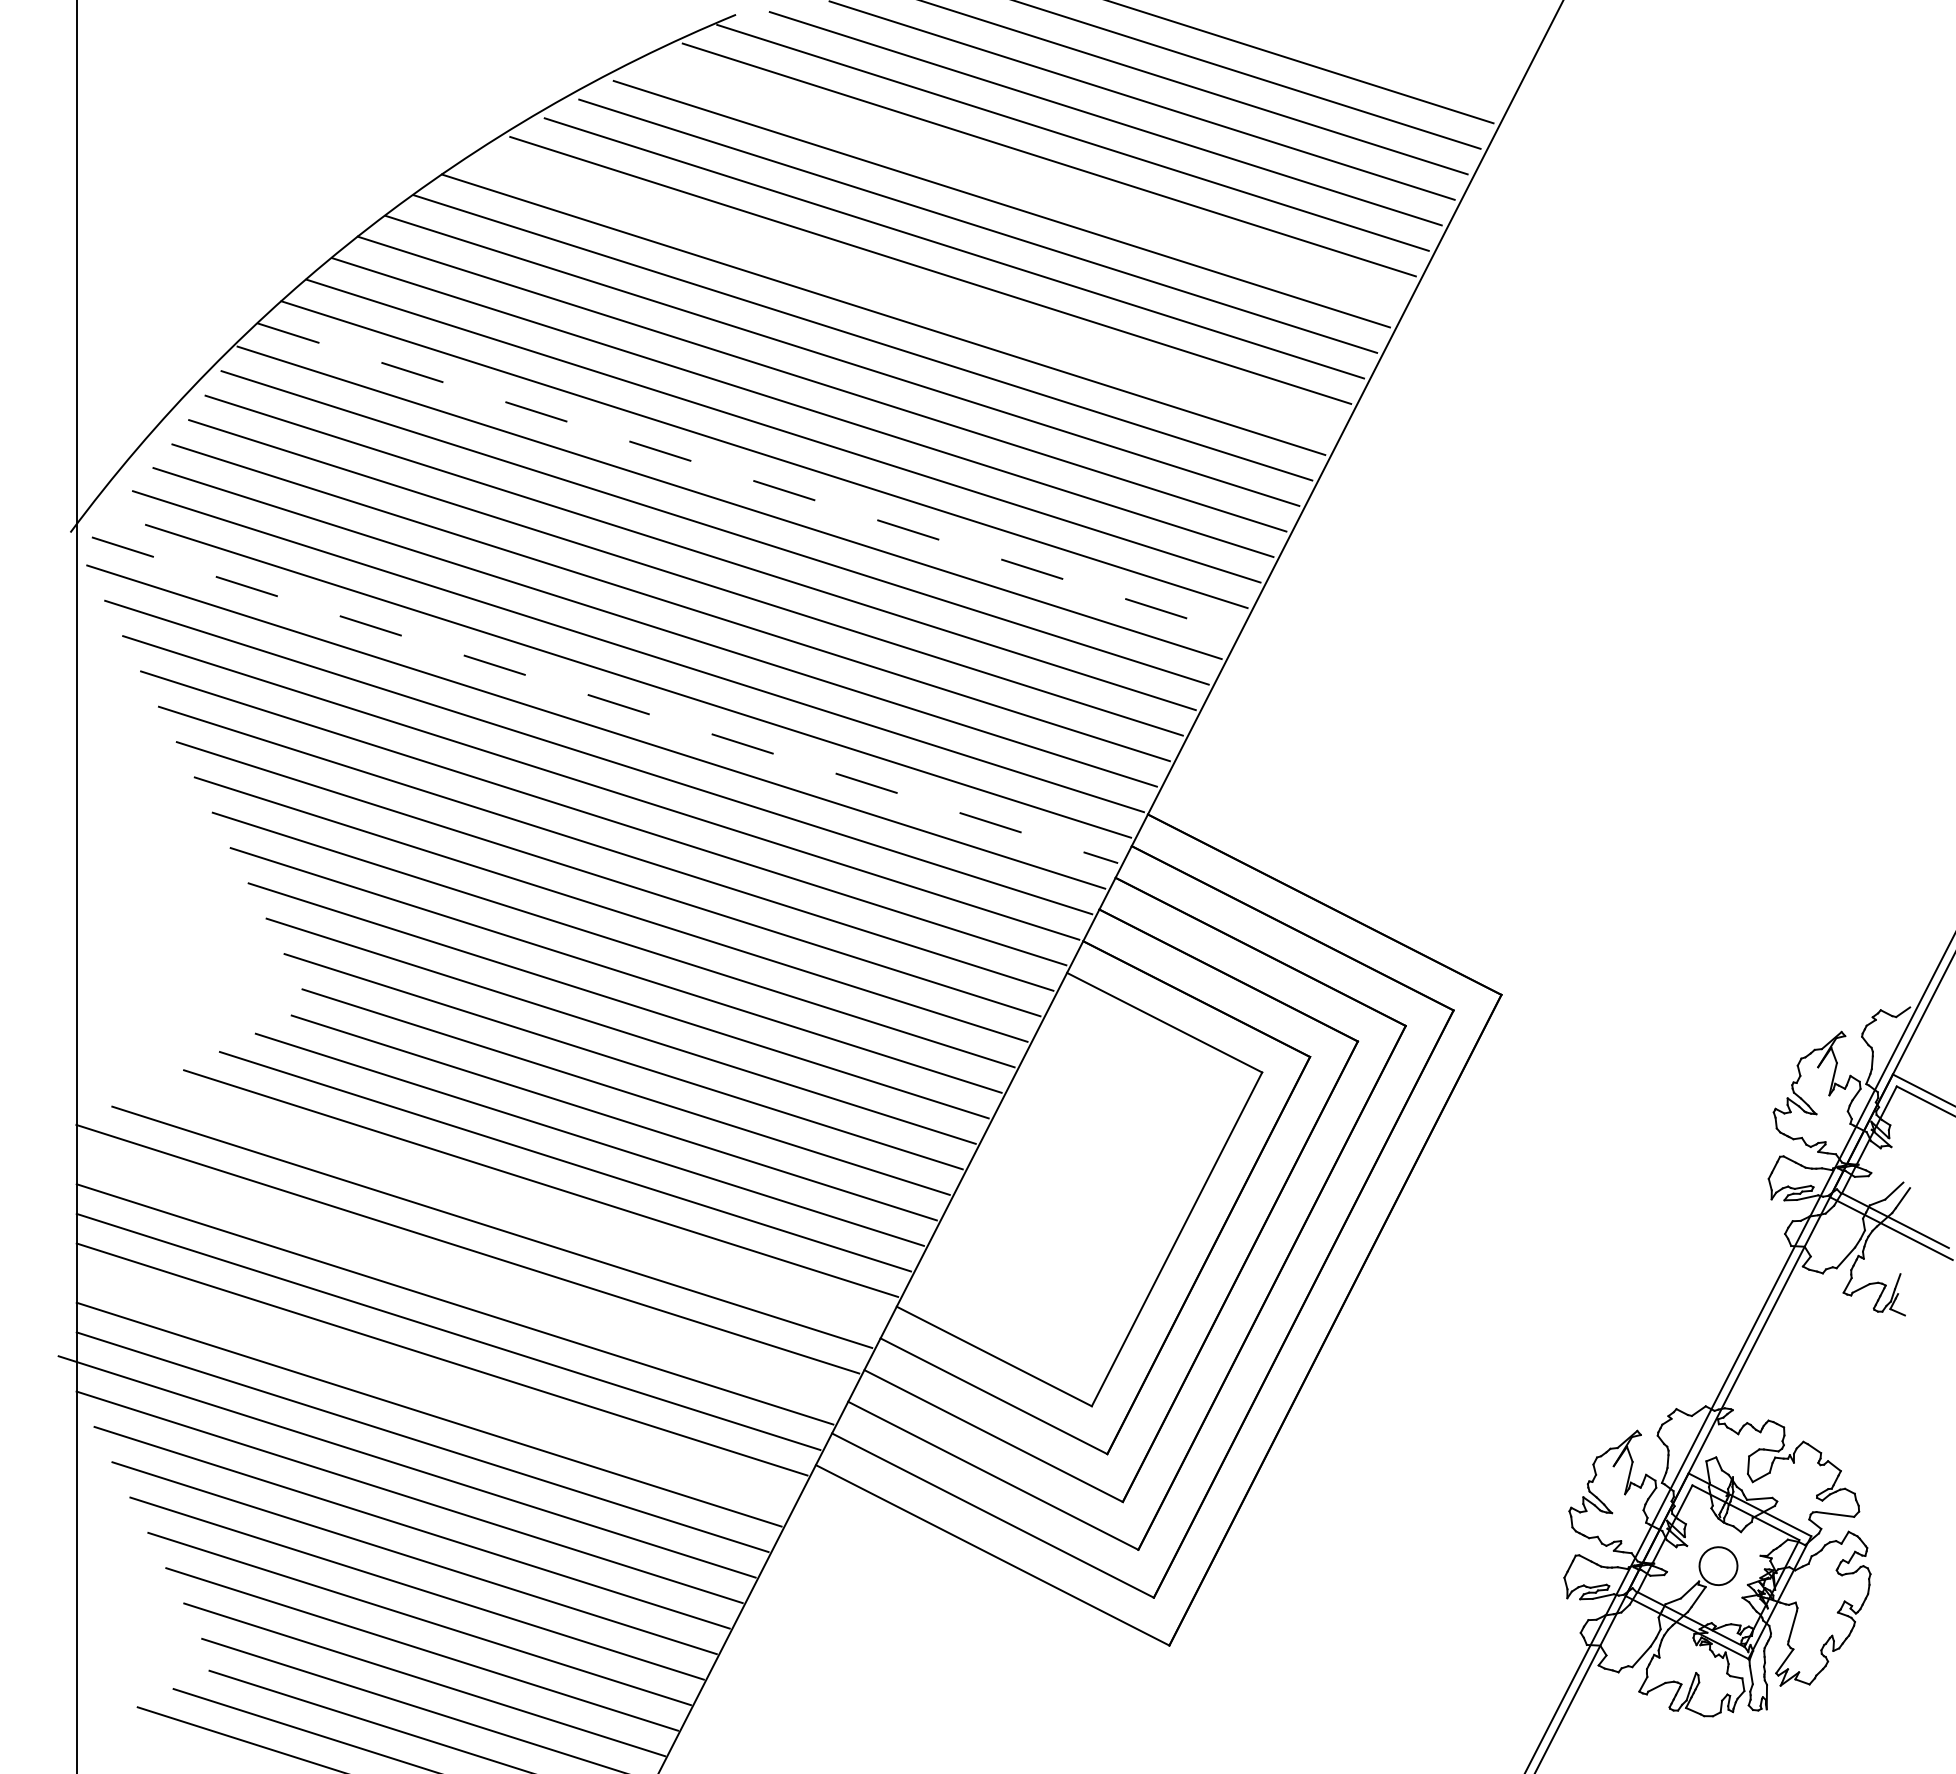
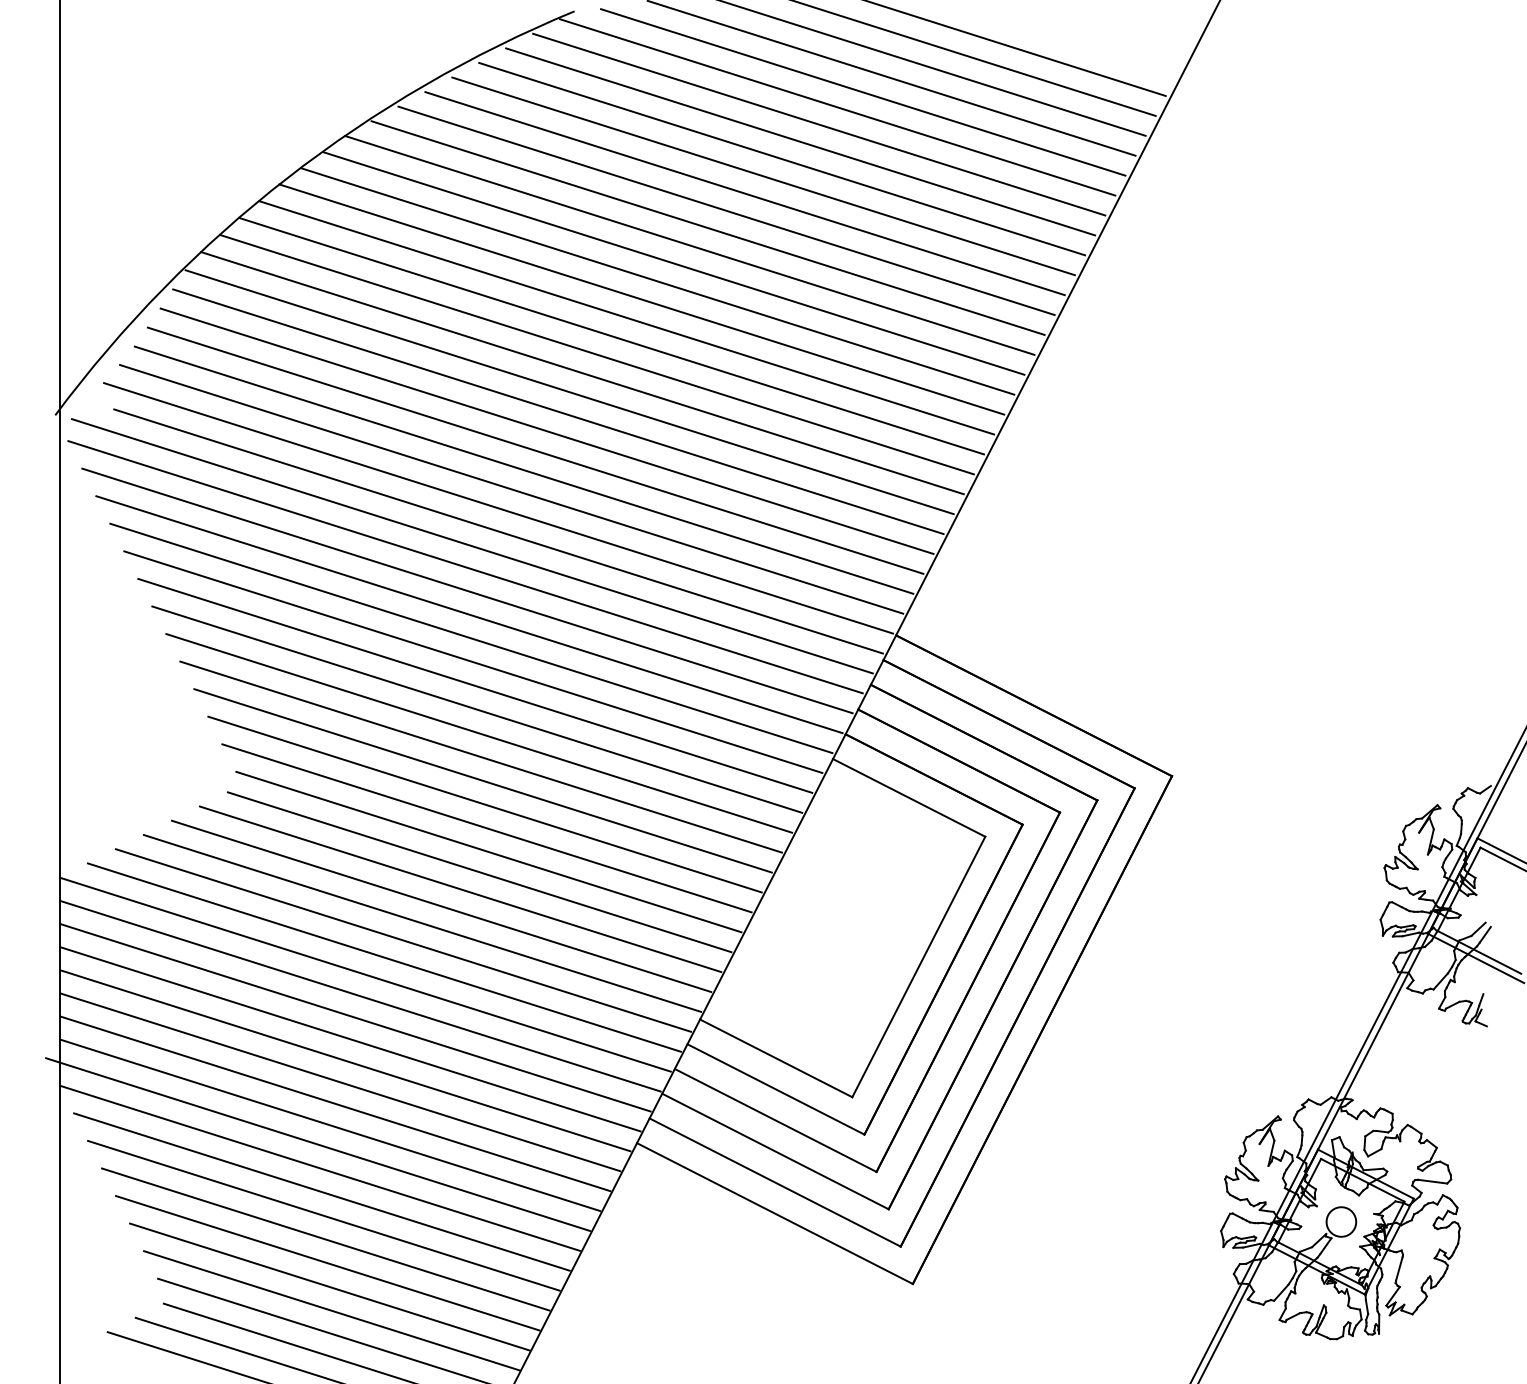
line: (1025, 181) -> (800, 141), added
line: (906, 292) -> (707, 228), added
line: (746, 478) -> (582, 373), dashed -> solid
line: (605, 700) -> (472, 546), dashed -> solid
line: (516, 1205) -> (403, 940), added
line: (461, 1276) -> (360, 995), added
line: (435, 1387) -> (340, 1082), added

